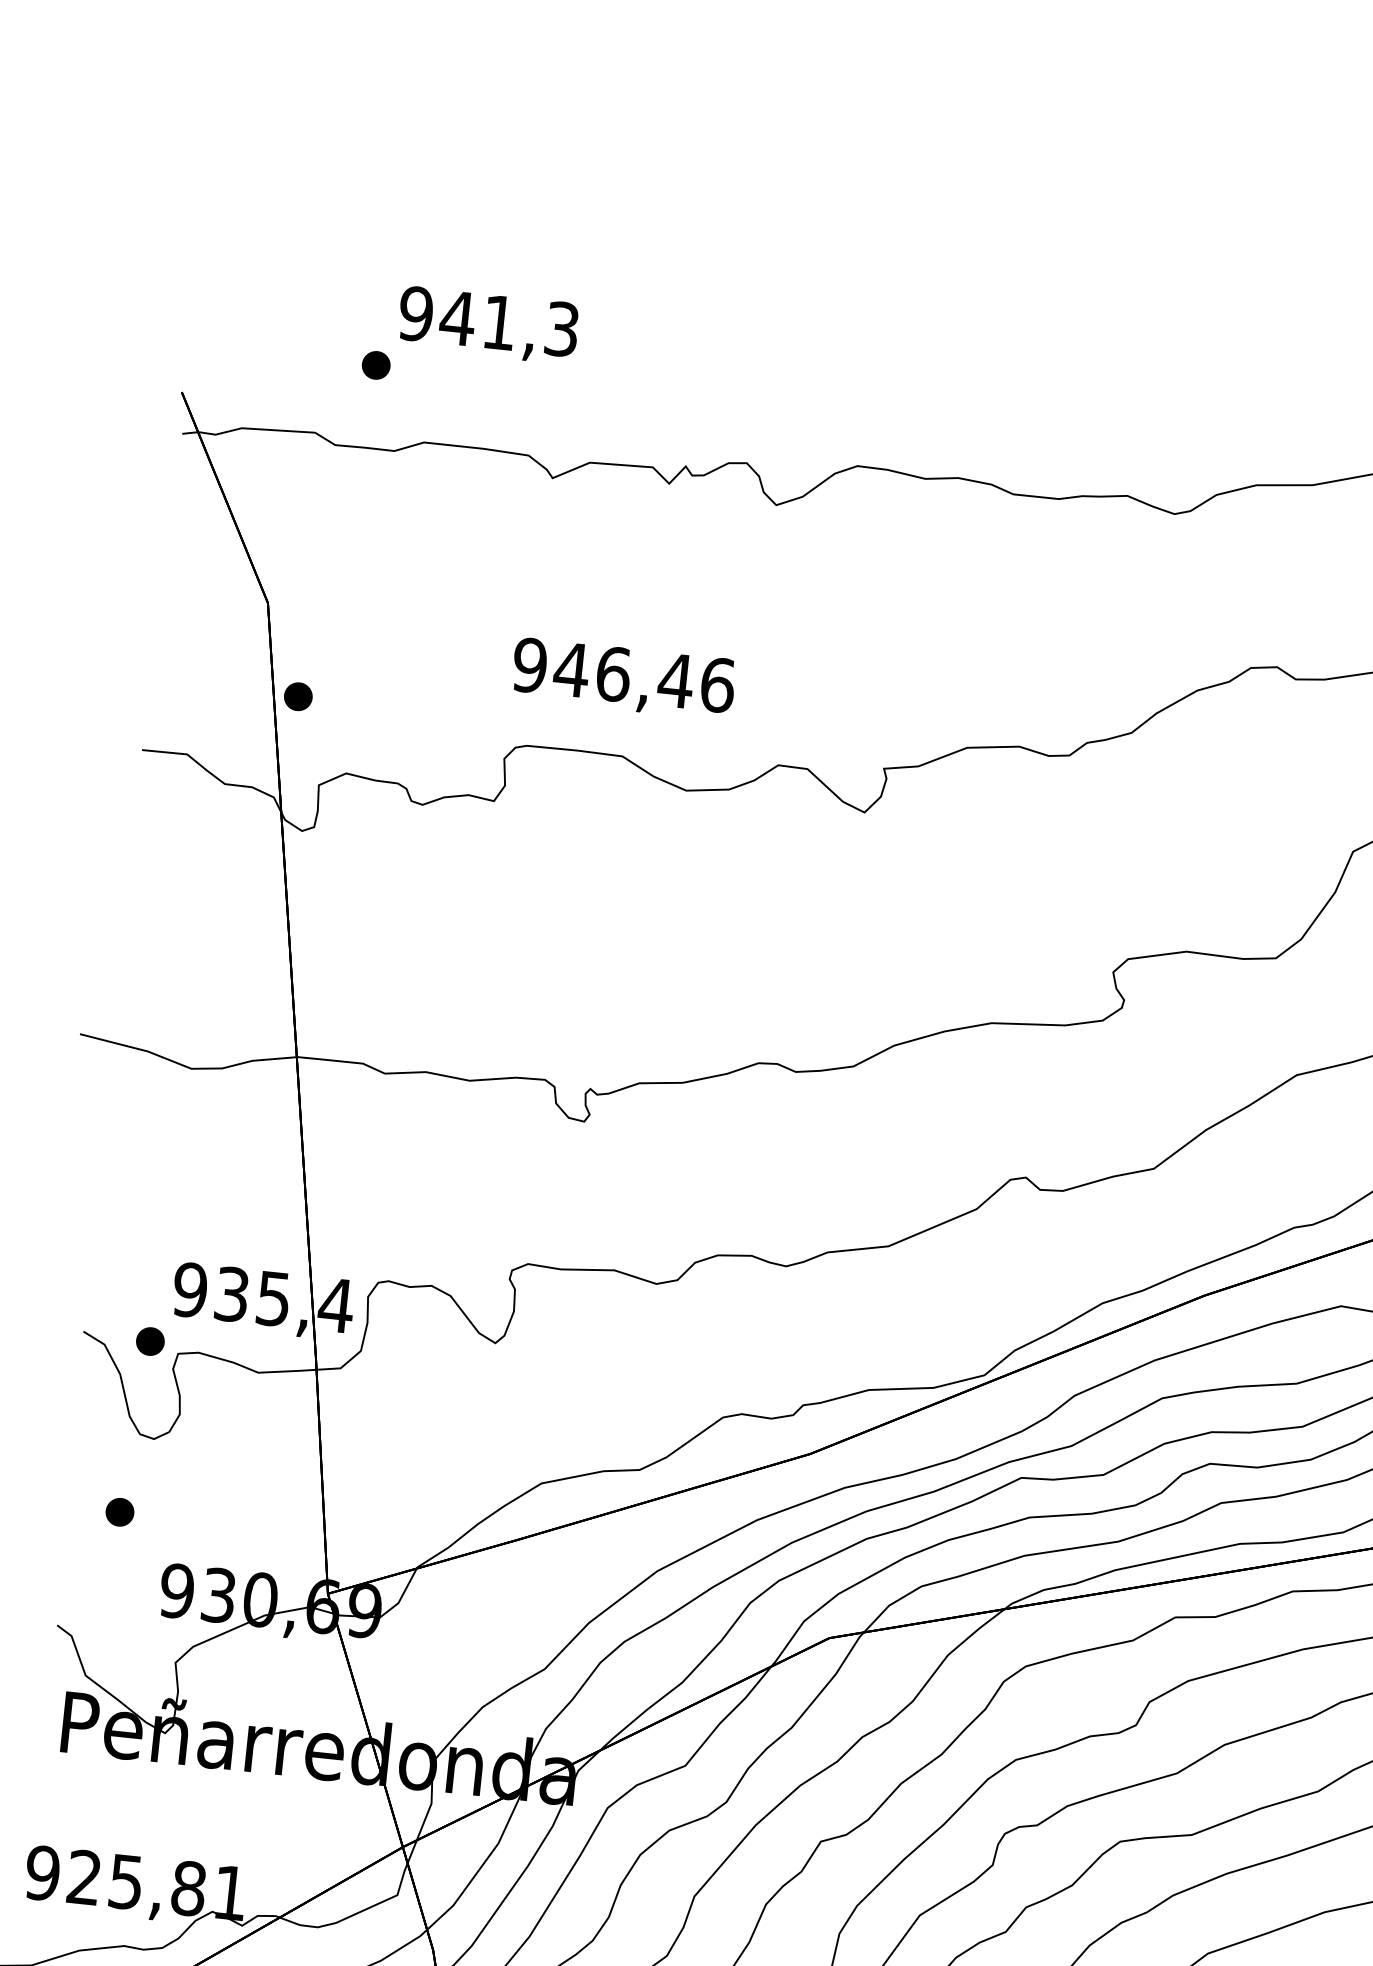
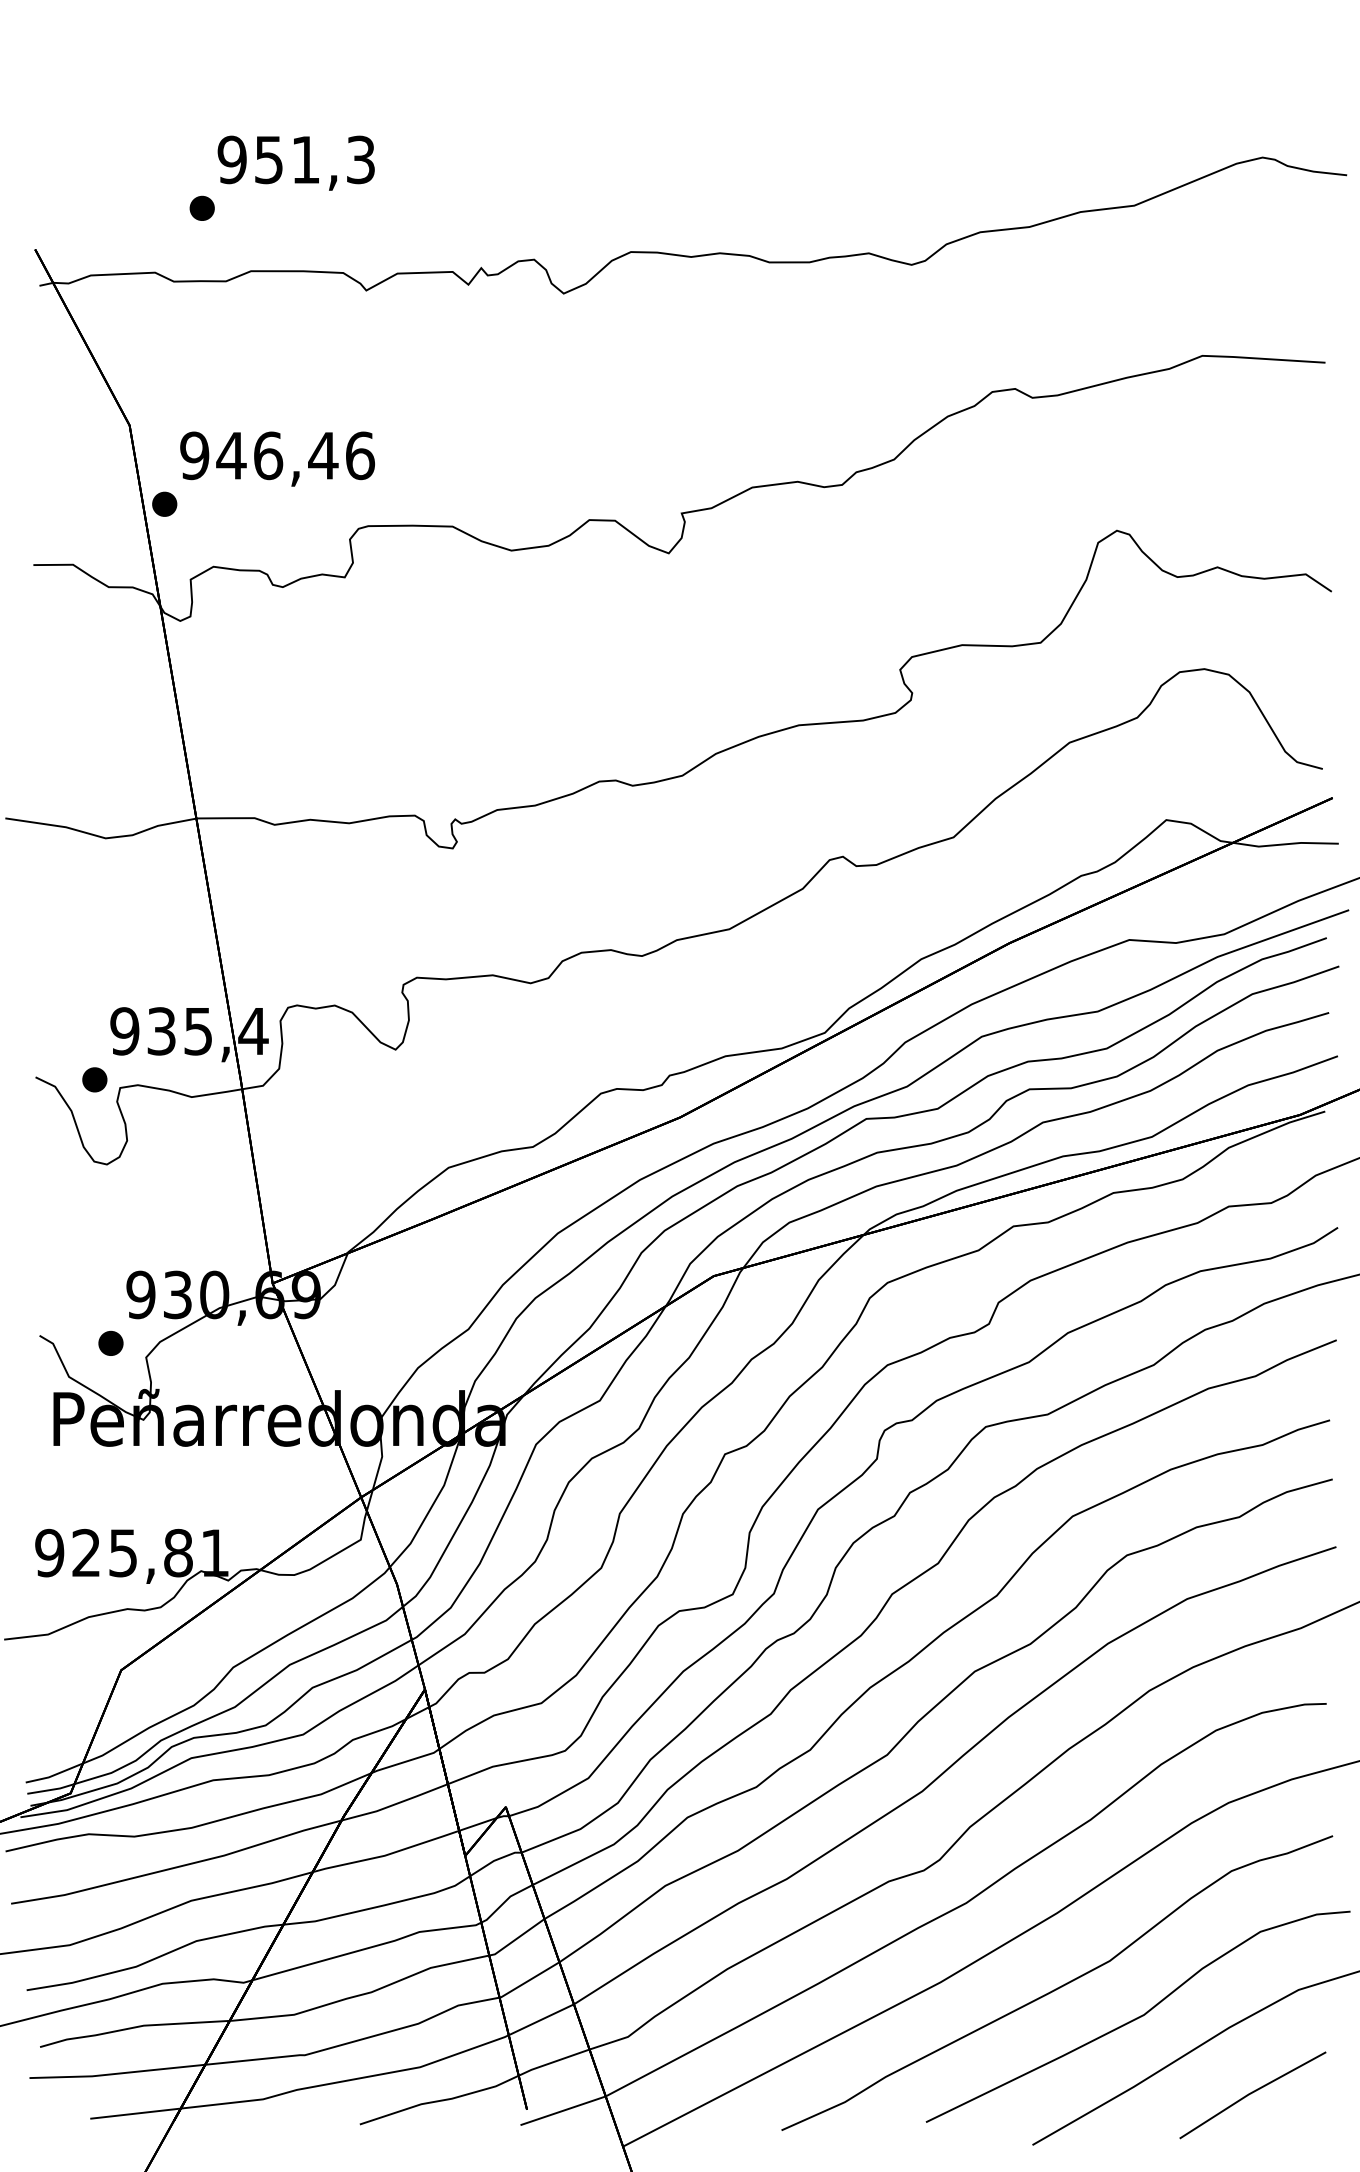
text: (457, 318) -> (268, 160), 941,3 -> 951,3
text: (623, 678) -> (277, 458), moved
part: (119, 1511) -> (110, 1342), moved

